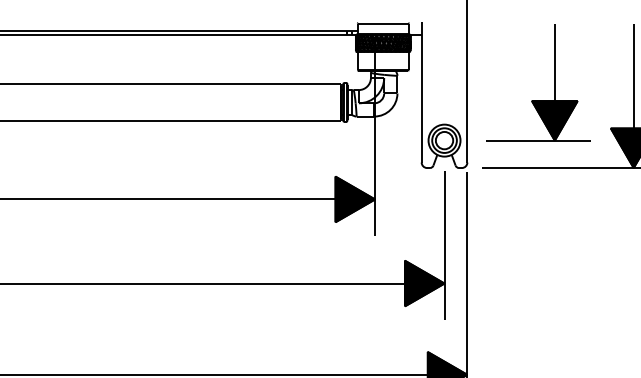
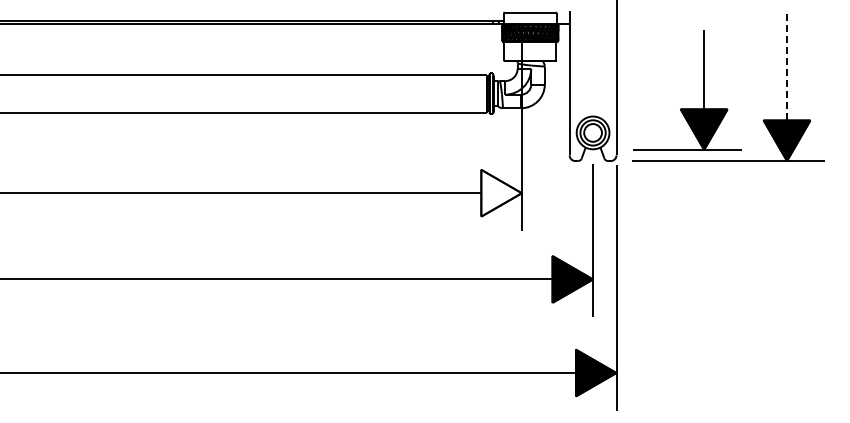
line: (634, 75) -> (787, 66), solid -> dashed
part: (554, 82) -> (703, 90), moved
fill: (355, 198) -> (501, 192), removed

